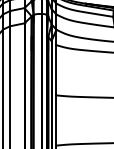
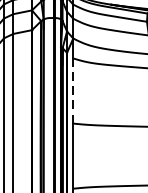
line: (56, 69) -> (73, 90), solid -> dashed

